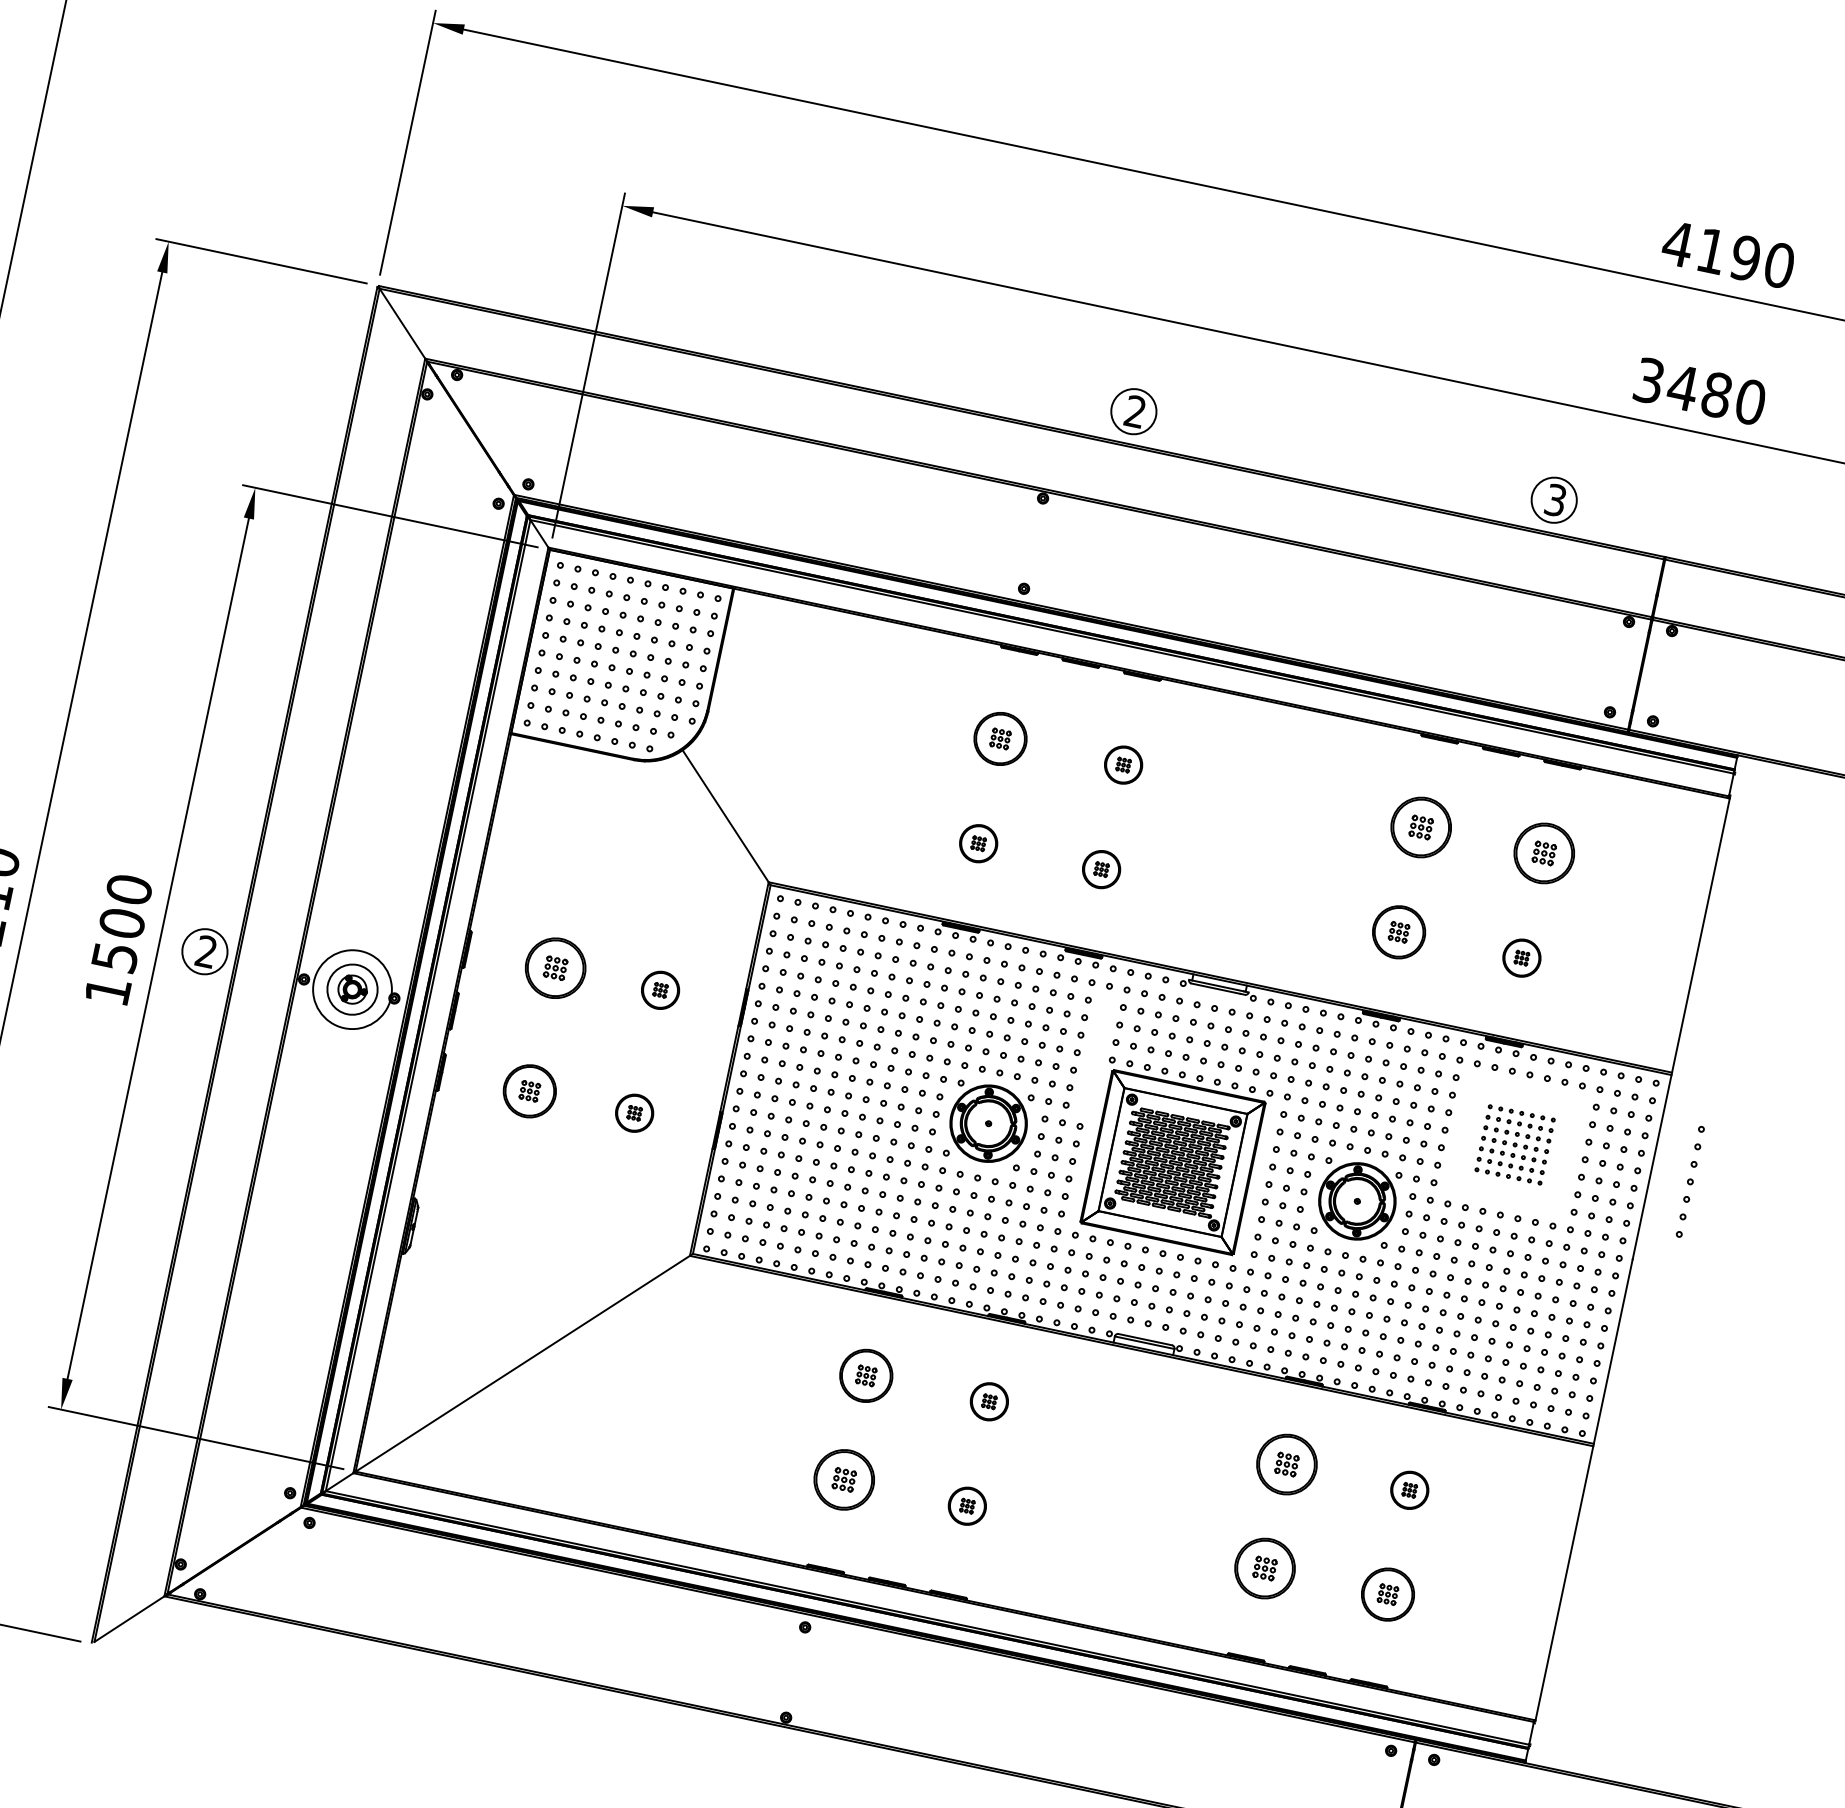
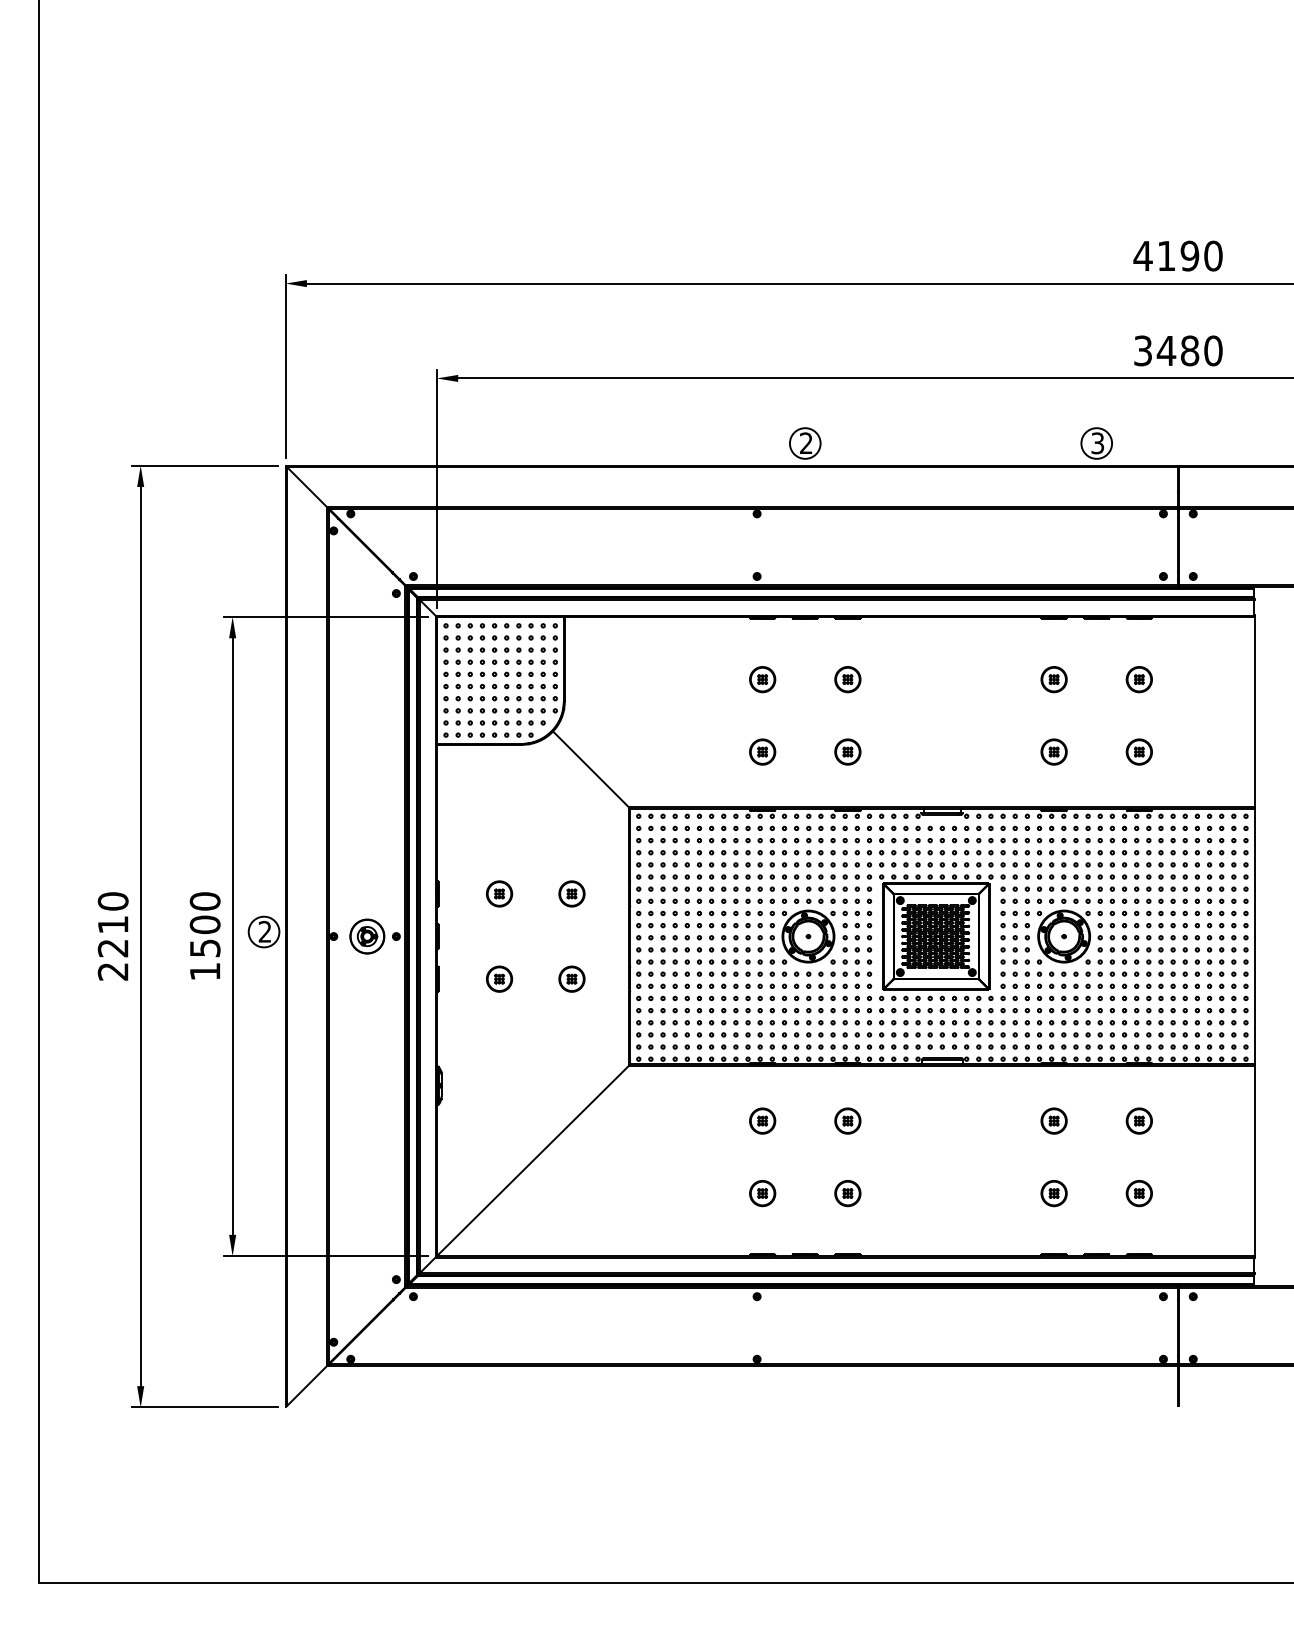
part: (1000, 738) -> (762, 679), size x0.71
part: (1420, 827) -> (1053, 679), size x0.62
part: (1542, 853) -> (1138, 679), size x0.62
part: (1398, 931) -> (1053, 751), size x0.71
part: (556, 967) -> (499, 893), size x0.62
circle: (352, 989) -> (367, 936), size x0.62
part: (530, 1090) -> (499, 978), size x0.71
part: (1514, 1144) -> (1160, 876), size x1.67
part: (1690, 1181) -> (869, 876), moved
part: (866, 1374) -> (762, 1120), size x0.71
part: (1286, 1463) -> (1053, 1120), size x0.62
part: (844, 1480) -> (762, 1193), size x0.62
part: (1263, 1568) -> (1053, 1193), size x0.62
part: (1386, 1594) -> (1138, 1193), size x0.71

